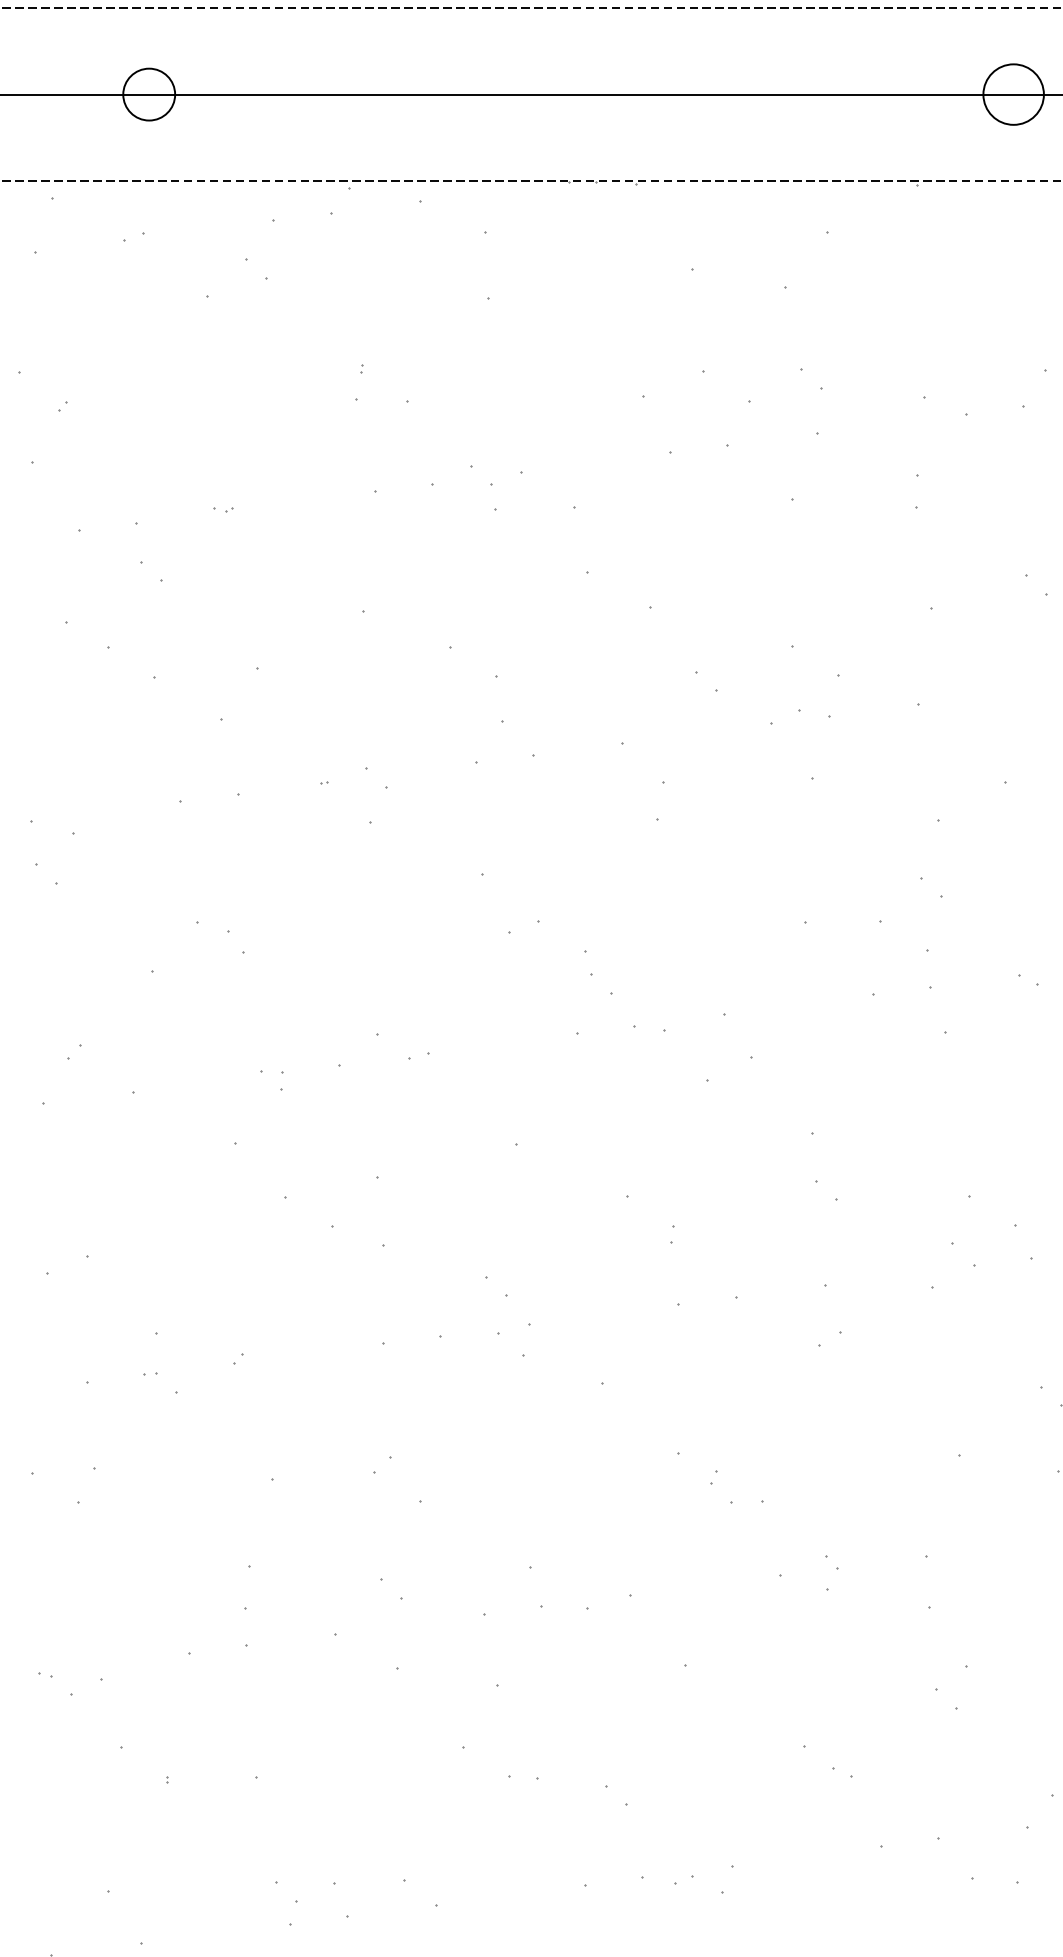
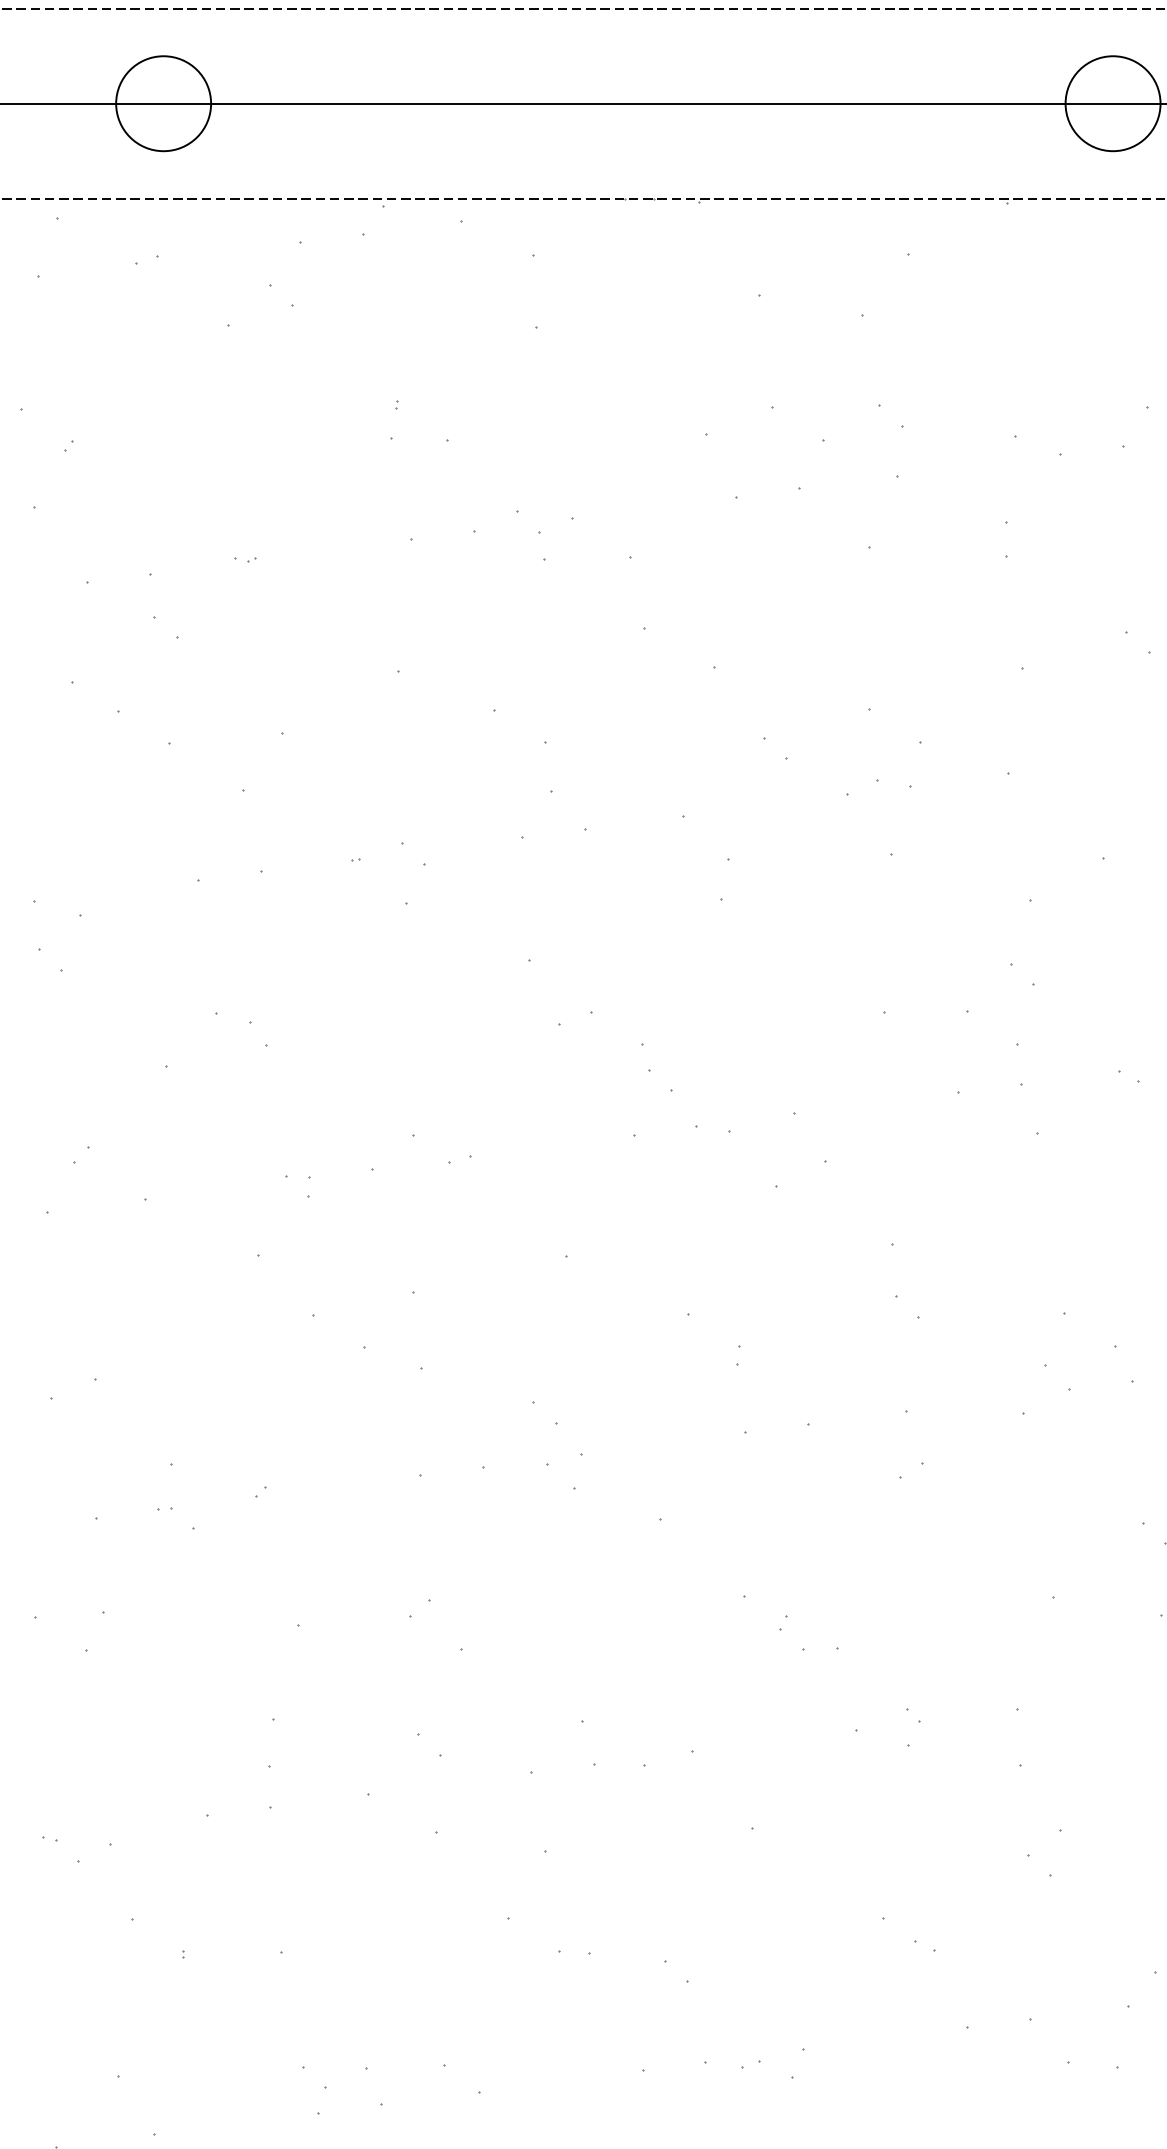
circle: (149, 94) -> (163, 103), size x1.67
circle: (1013, 94) -> (1112, 103), size x1.43

